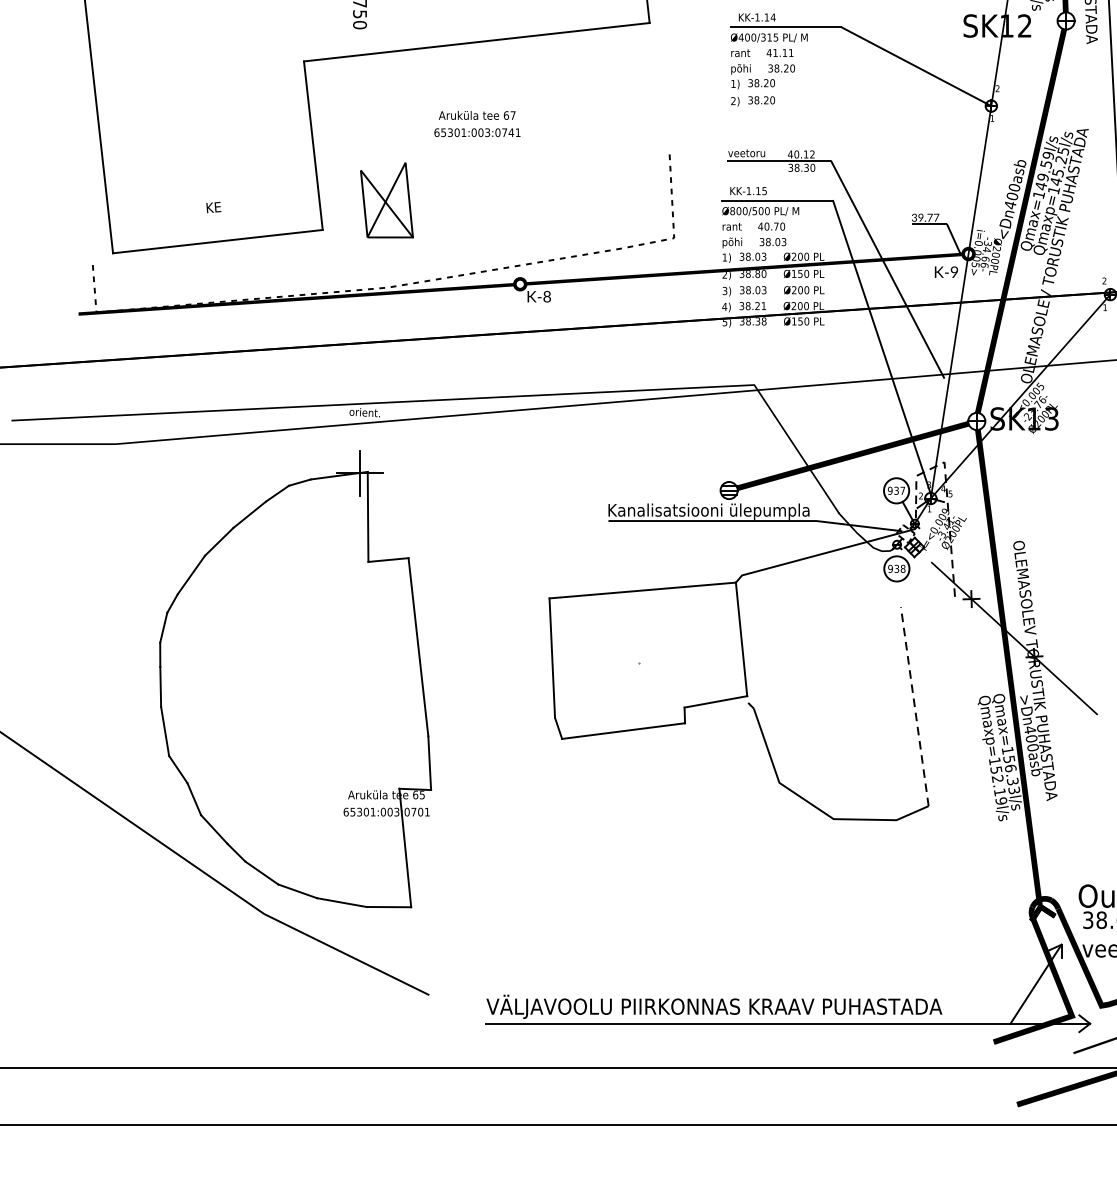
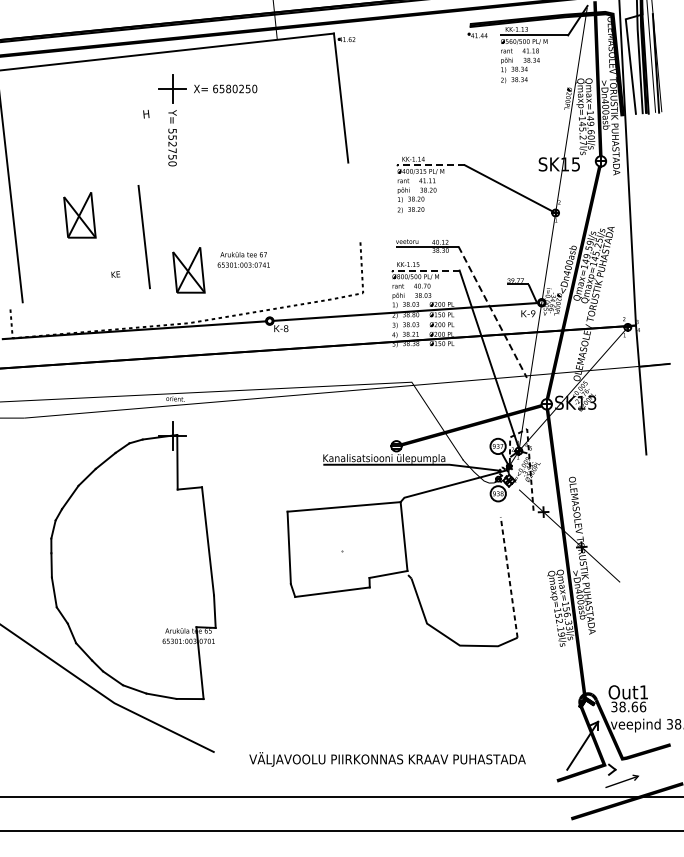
text: (1024, 26) -> (575, 164), SK12 -> SK15
line: (785, 27) -> (430, 165), solid -> dashed
line: (476, 40) -> (243, 173), removed
part: (206, 110) -> (79, 215), added
text: (476, 123) -> (243, 259), moved
line: (776, 200) -> (425, 270), solid -> dashed
text: (213, 207) -> (115, 274), moved
line: (216, 242) -> (85, 295), removed
line: (887, 270) -> (492, 312), solid -> dashed
line: (788, 1023) -> (432, 769), removed

